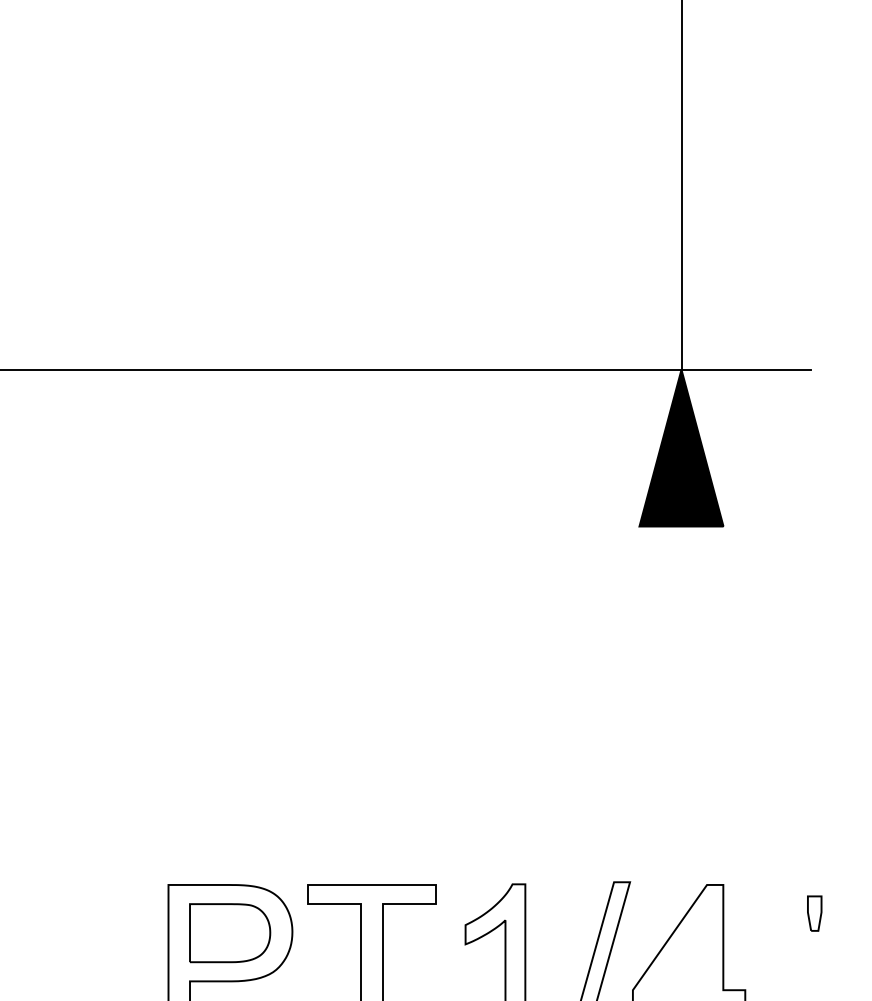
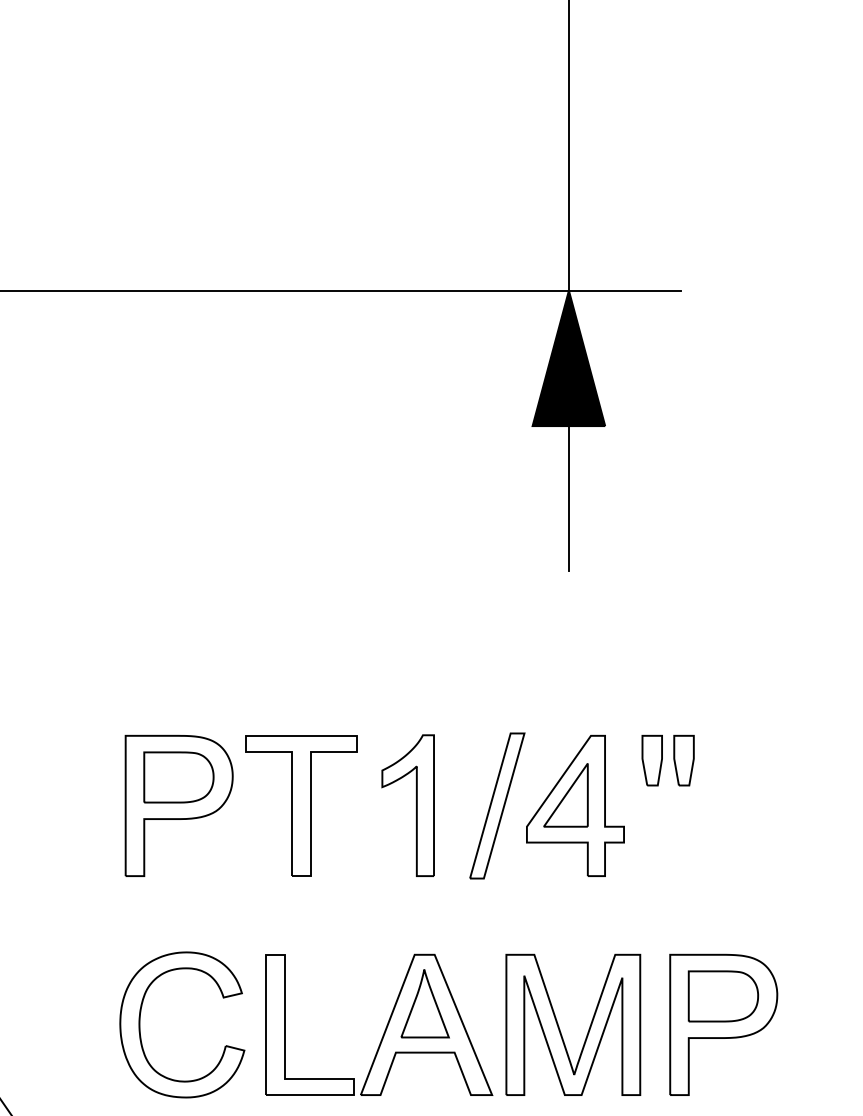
line: (681, 610) -> (568, 498), added
part: (777, 913) -> (651, 760), added
part: (814, 913) -> (683, 760), size x1.67
part: (677, 954) -> (565, 795), added

